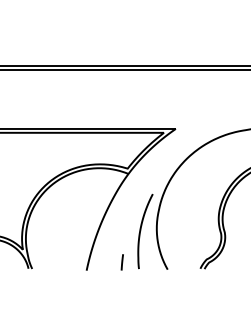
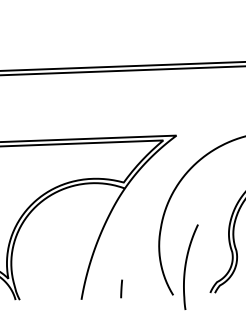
curve: (141, 230) -> (186, 266), moved

